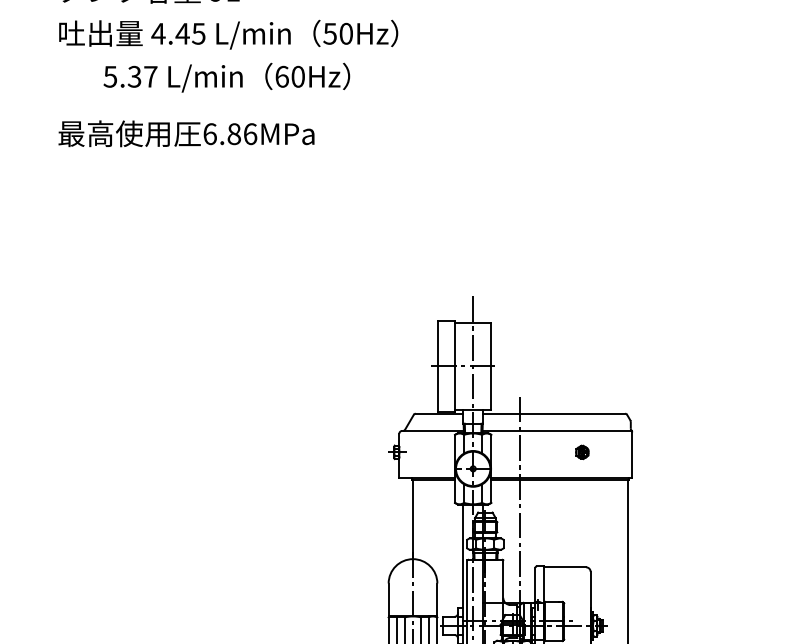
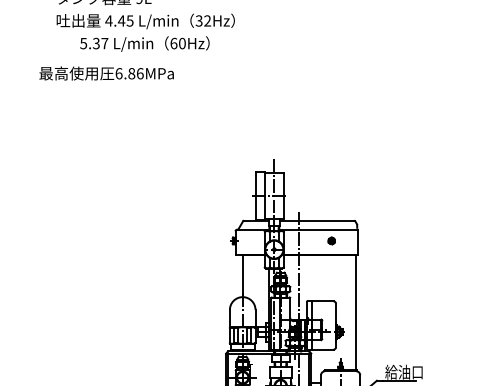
text: (338, 32) -> (203, 20), 50Hz -> 32Hz
text: (186, 133) -> (106, 73), moved

